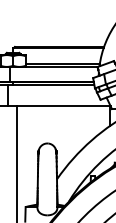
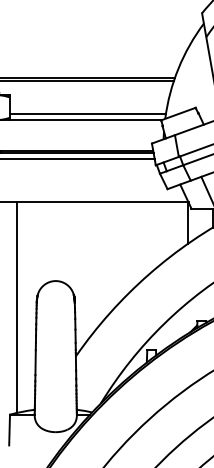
line: (28, 156) -> (15, 308), added

